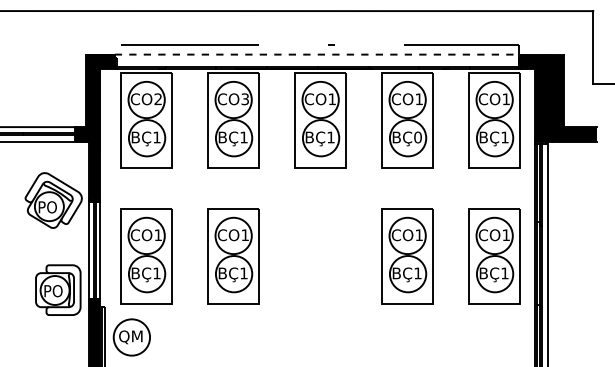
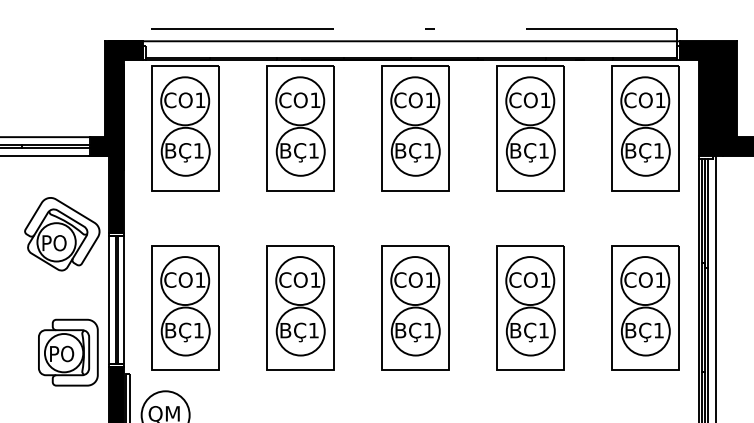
line: (317, 54) -> (411, 41), dashed -> solid
text: (157, 98) -> (199, 99), CO2 -> CO1
text: (244, 99) -> (314, 100), CO3 -> CO1
text: (417, 137) -> (543, 150), BÇ0 -> BÇ1
part: (320, 256) -> (415, 308), added

